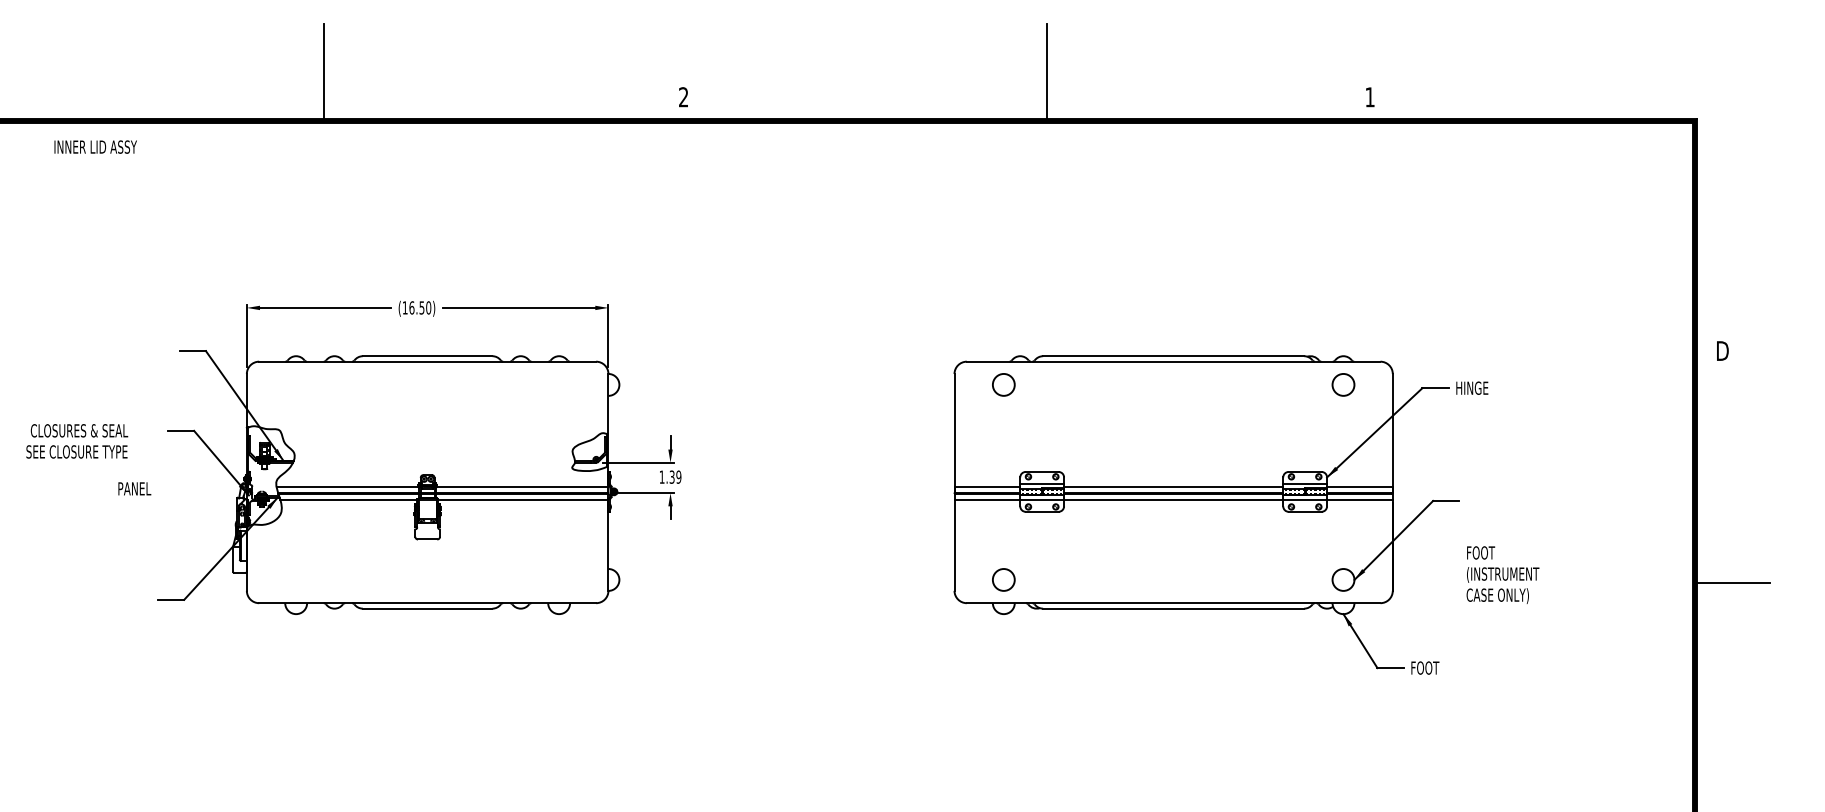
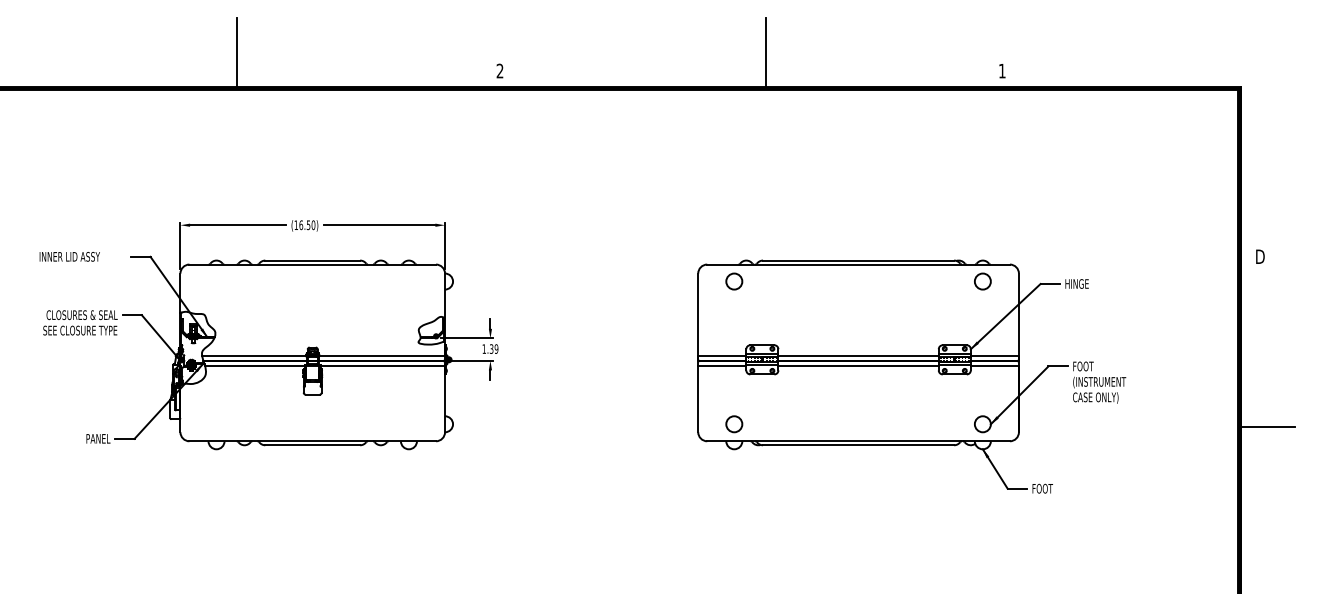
text: (95, 146) -> (69, 256), moved
text: (77, 441) -> (80, 322), moved
text: (134, 488) -> (98, 438), moved
text: (1502, 574) -> (1099, 382), moved

